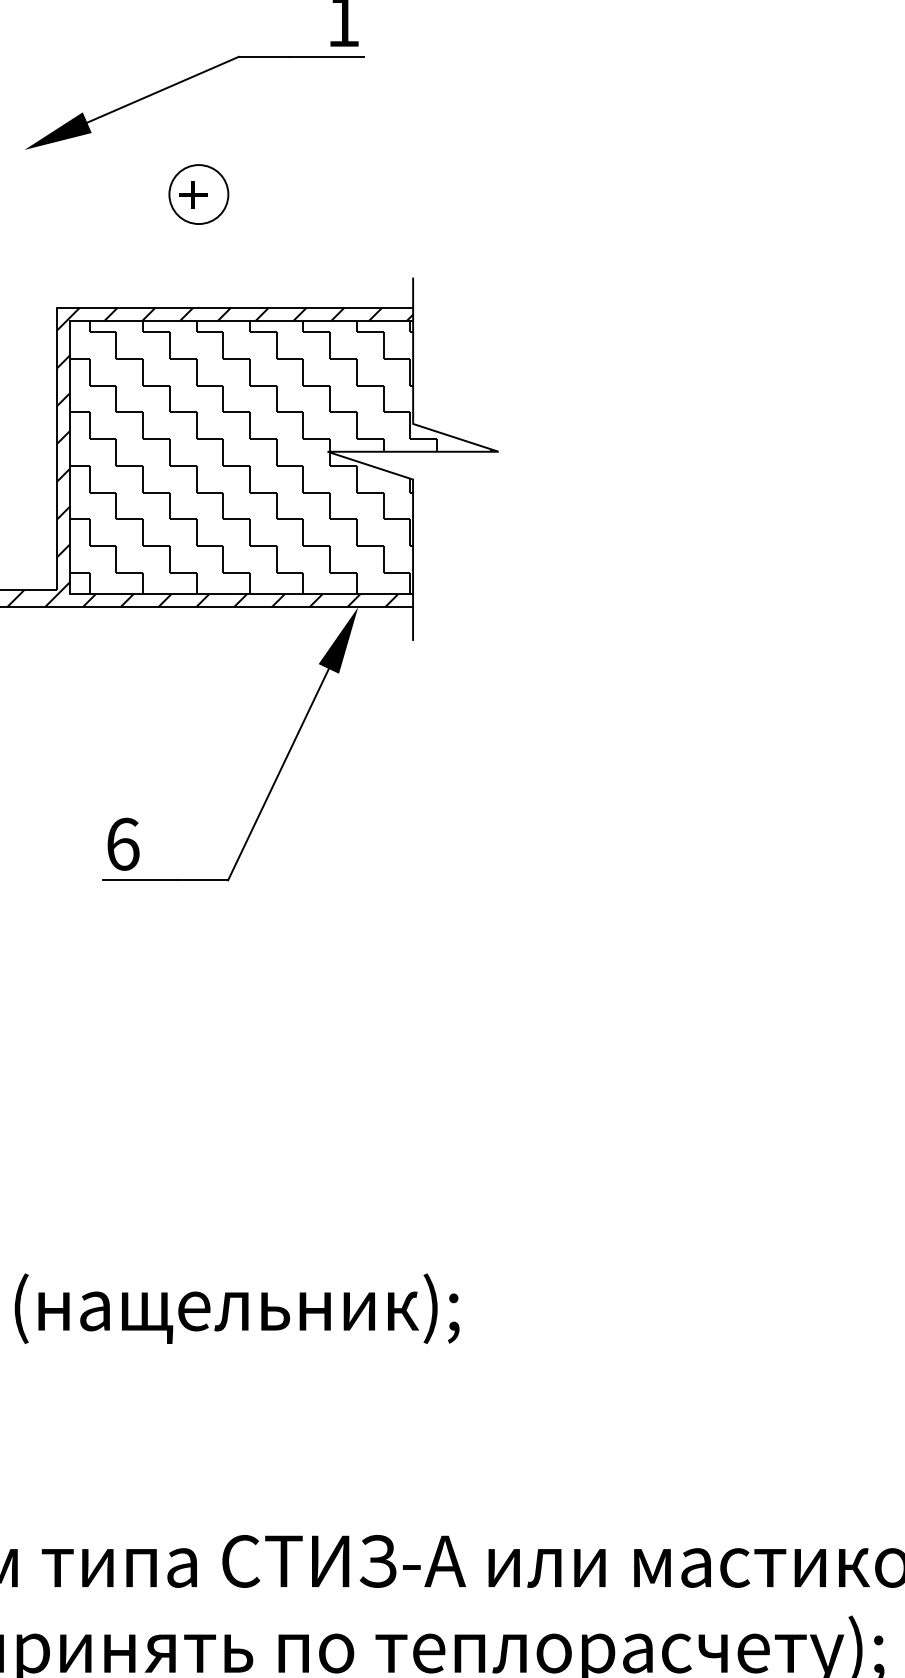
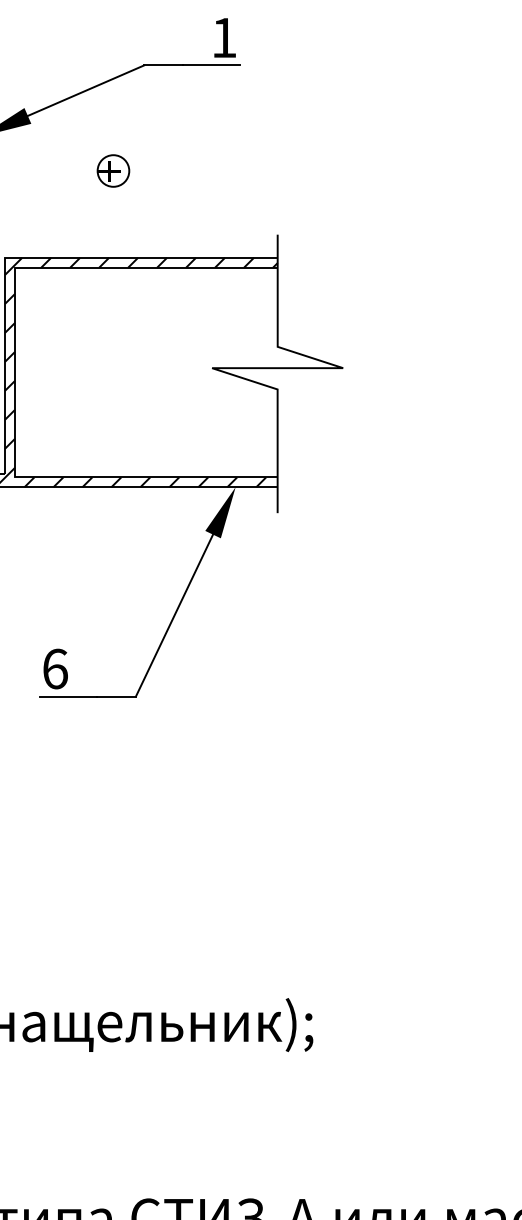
circle: (198, 194) -> (113, 170), size x0.7
hatch: (280, 457) -> (176, 372), removed

